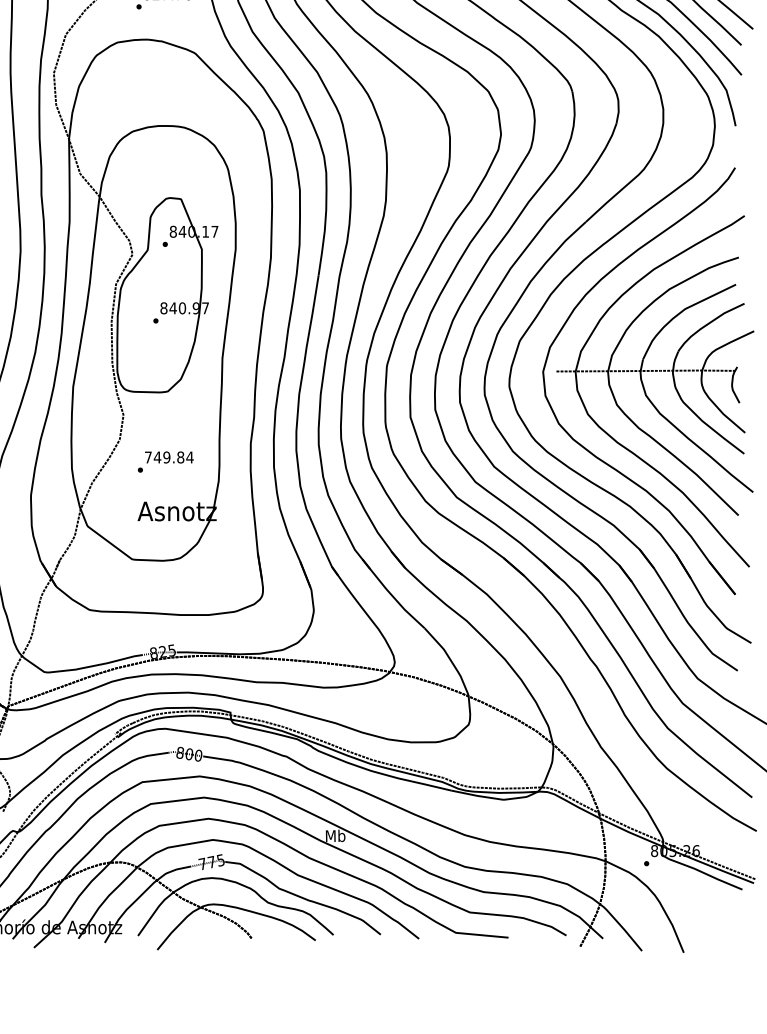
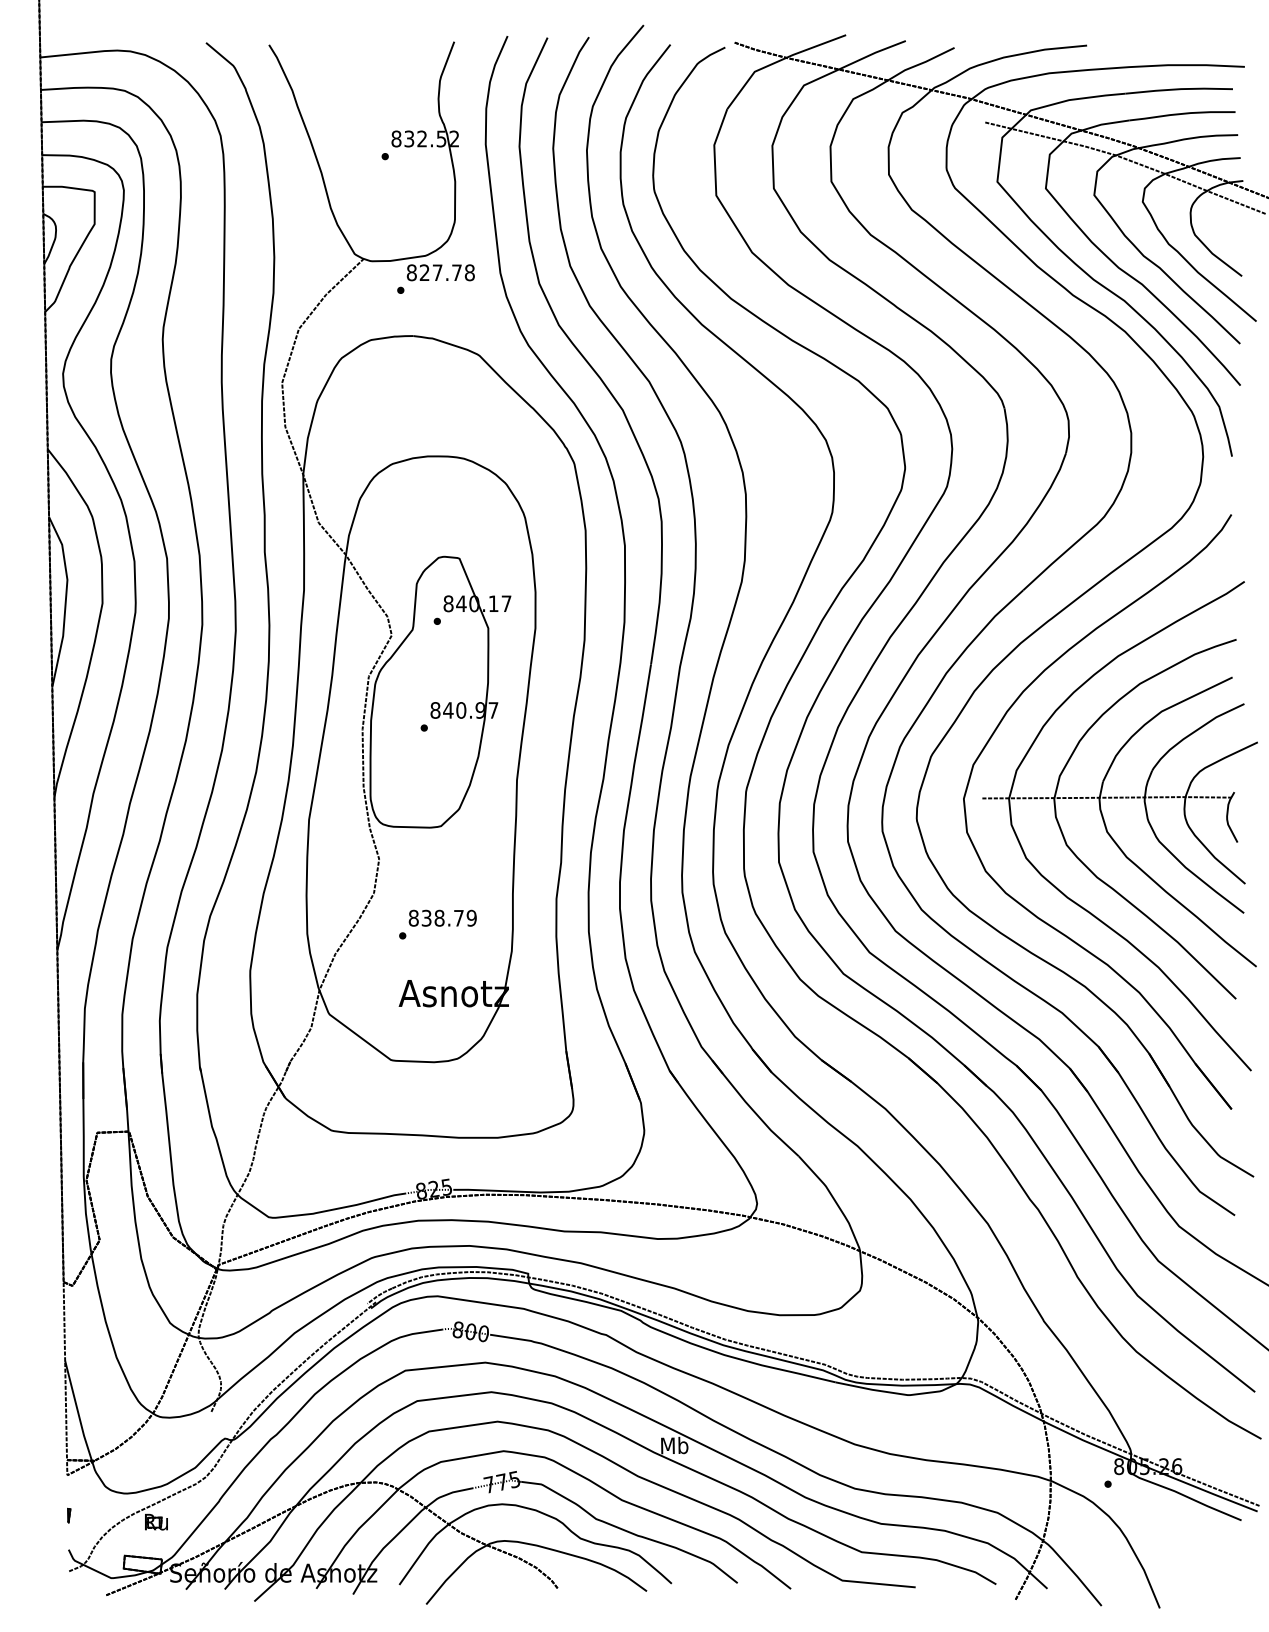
text: (168, 456) -> (442, 917), 749.84 -> 838.79

